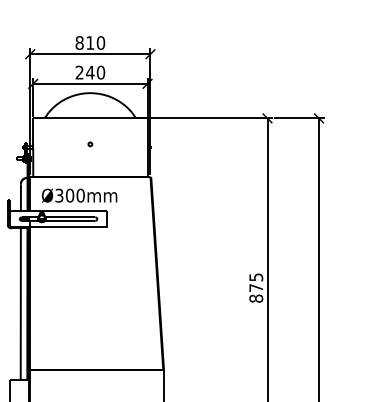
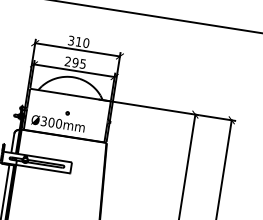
text: (79, 42) -> (71, 40), 810 -> 310
text: (95, 72) -> (79, 63), 240 -> 295
text: (79, 195) -> (58, 123), moved

